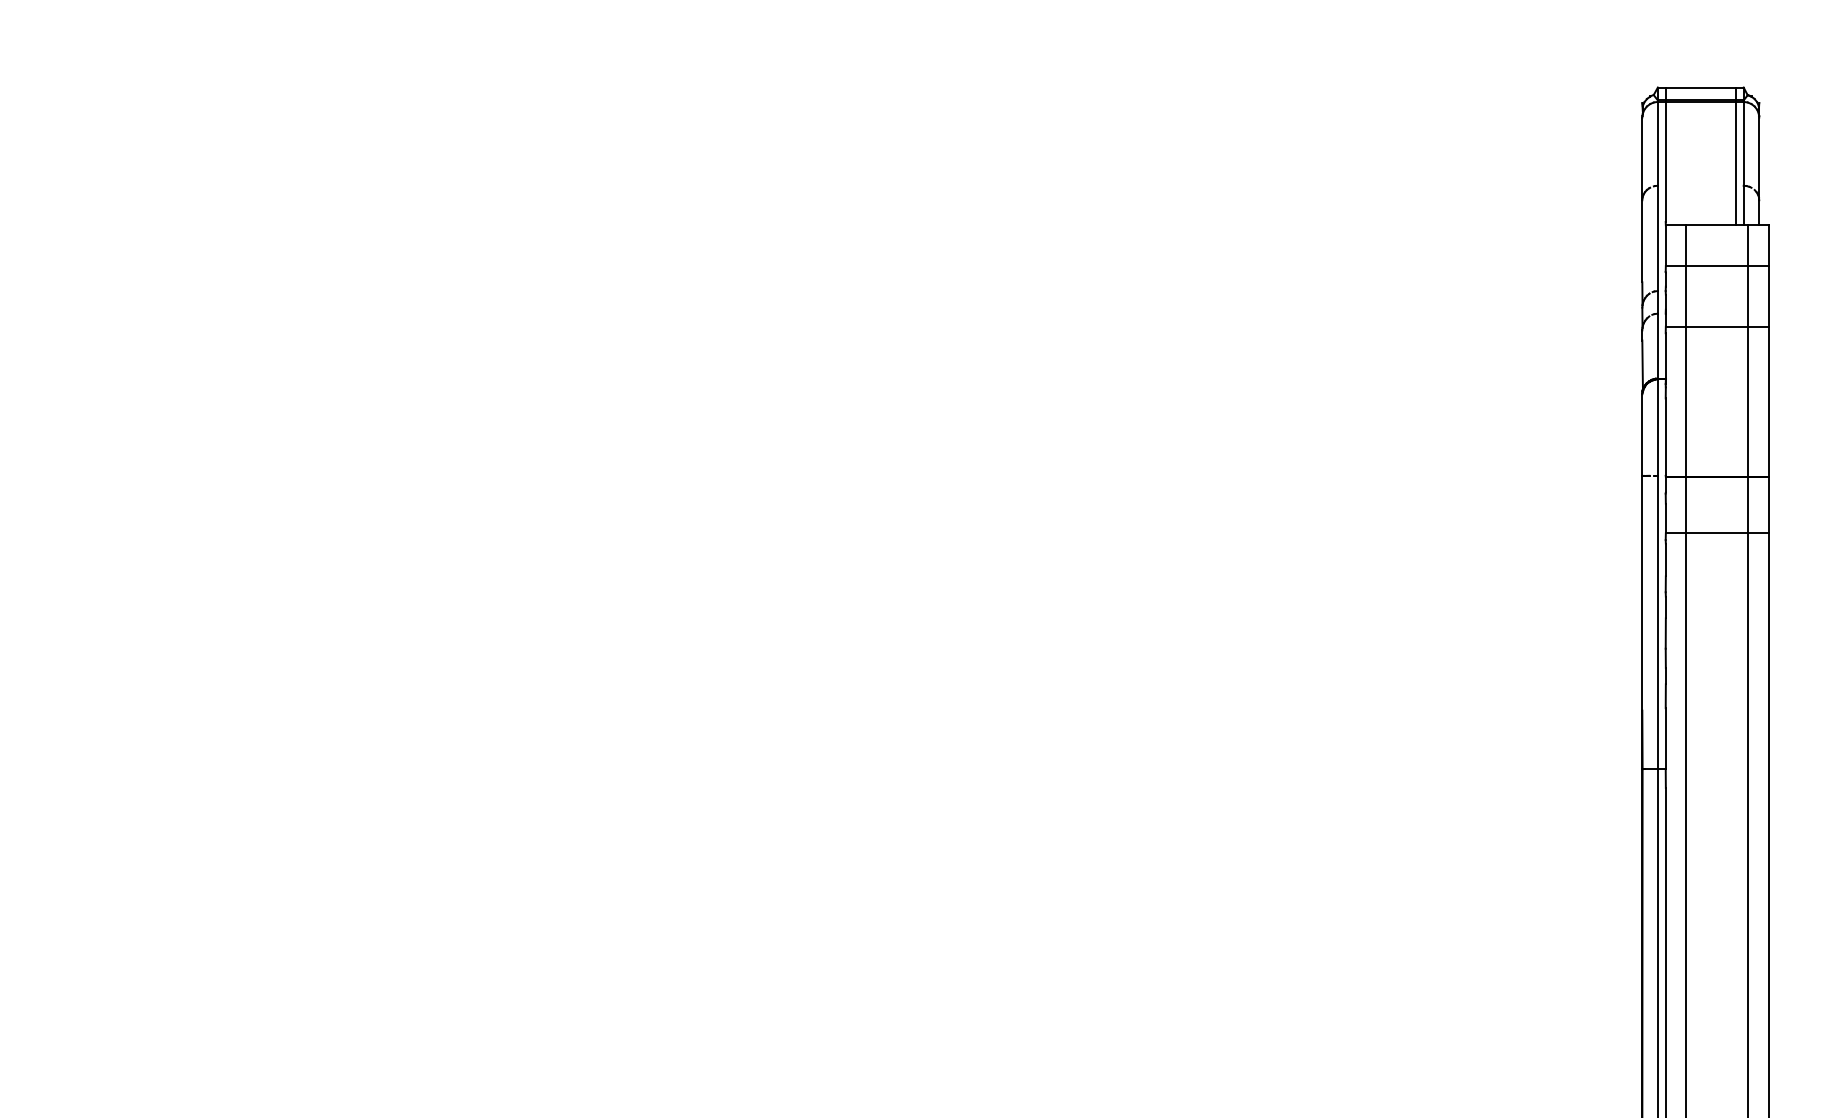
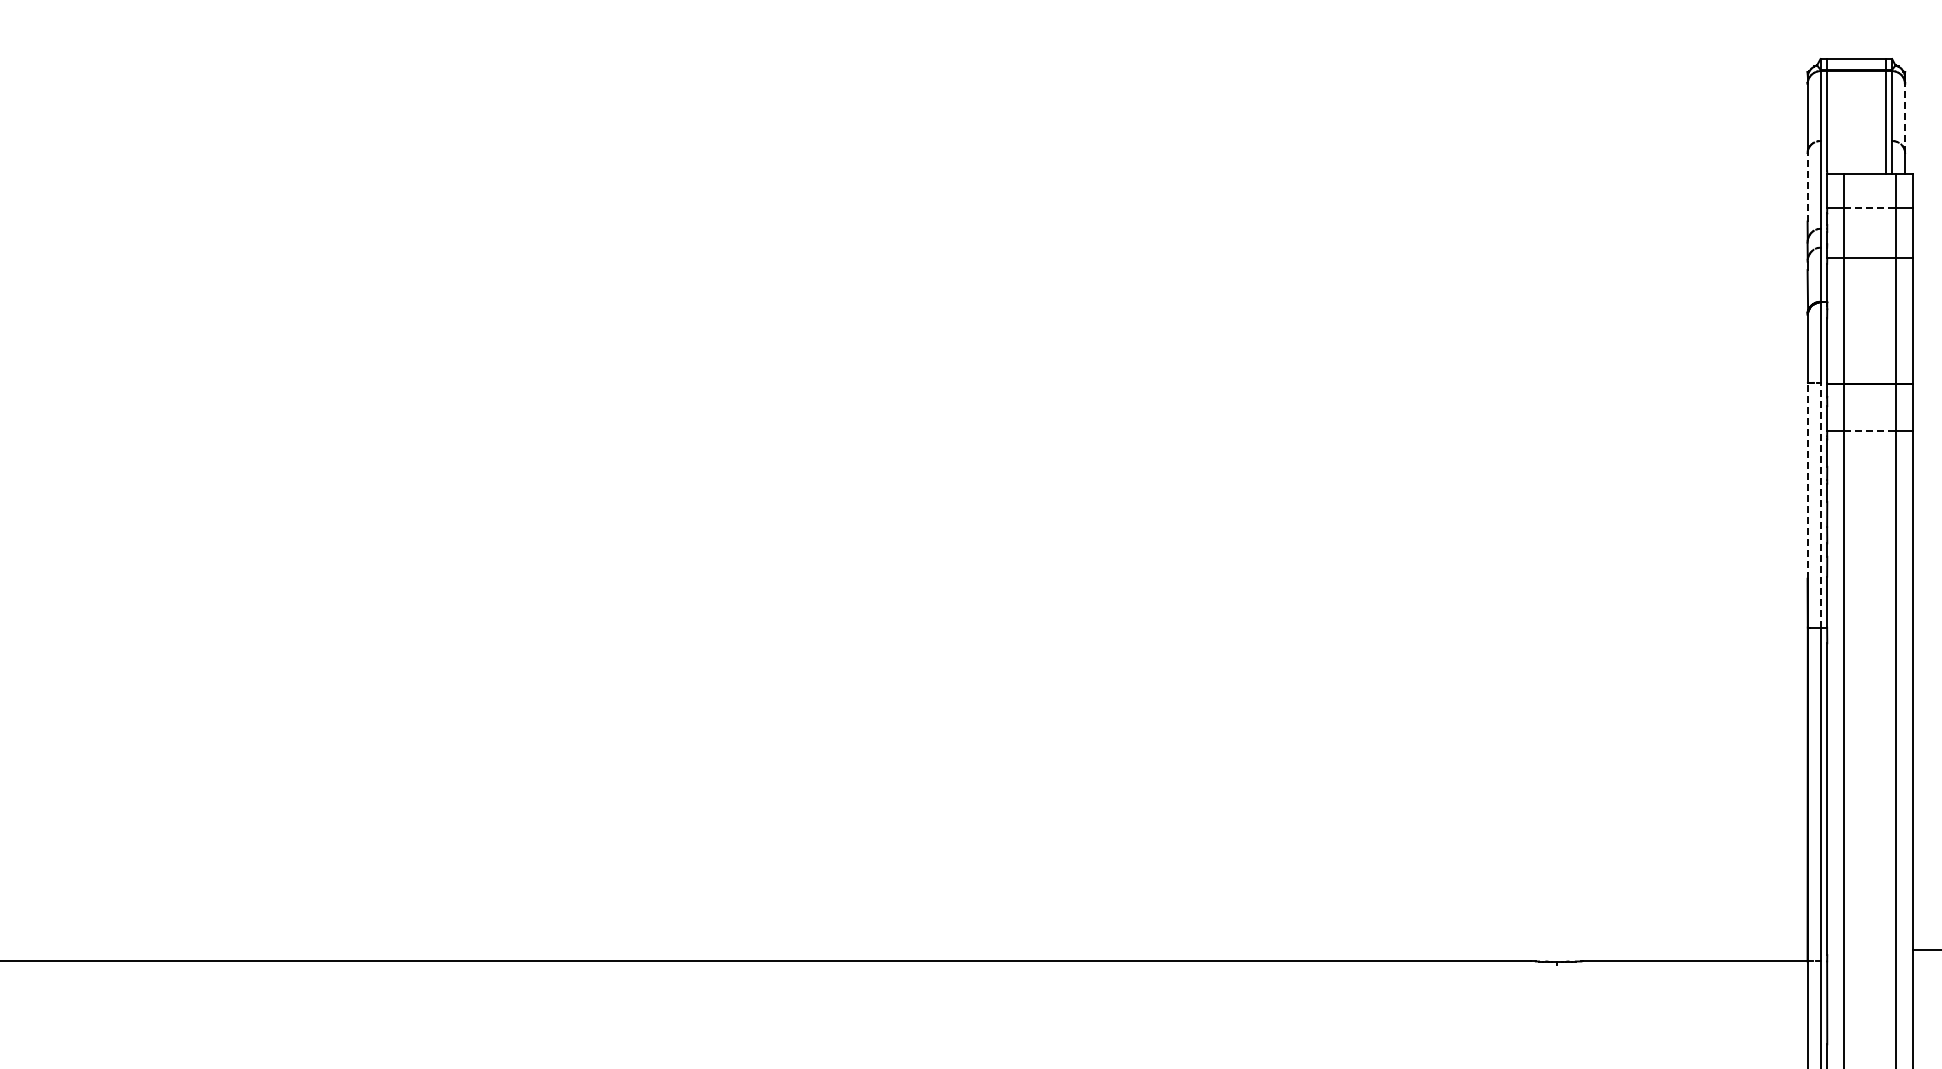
line: (1759, 158) -> (1905, 118), solid -> dashed
line: (1642, 240) -> (1807, 186), solid -> dashed
line: (1717, 265) -> (1870, 207), solid -> dashed
line: (1717, 532) -> (1870, 430), solid -> dashed
line: (1642, 592) -> (1807, 480), solid -> dashed
line: (1657, 621) -> (1820, 504), solid -> dashed

